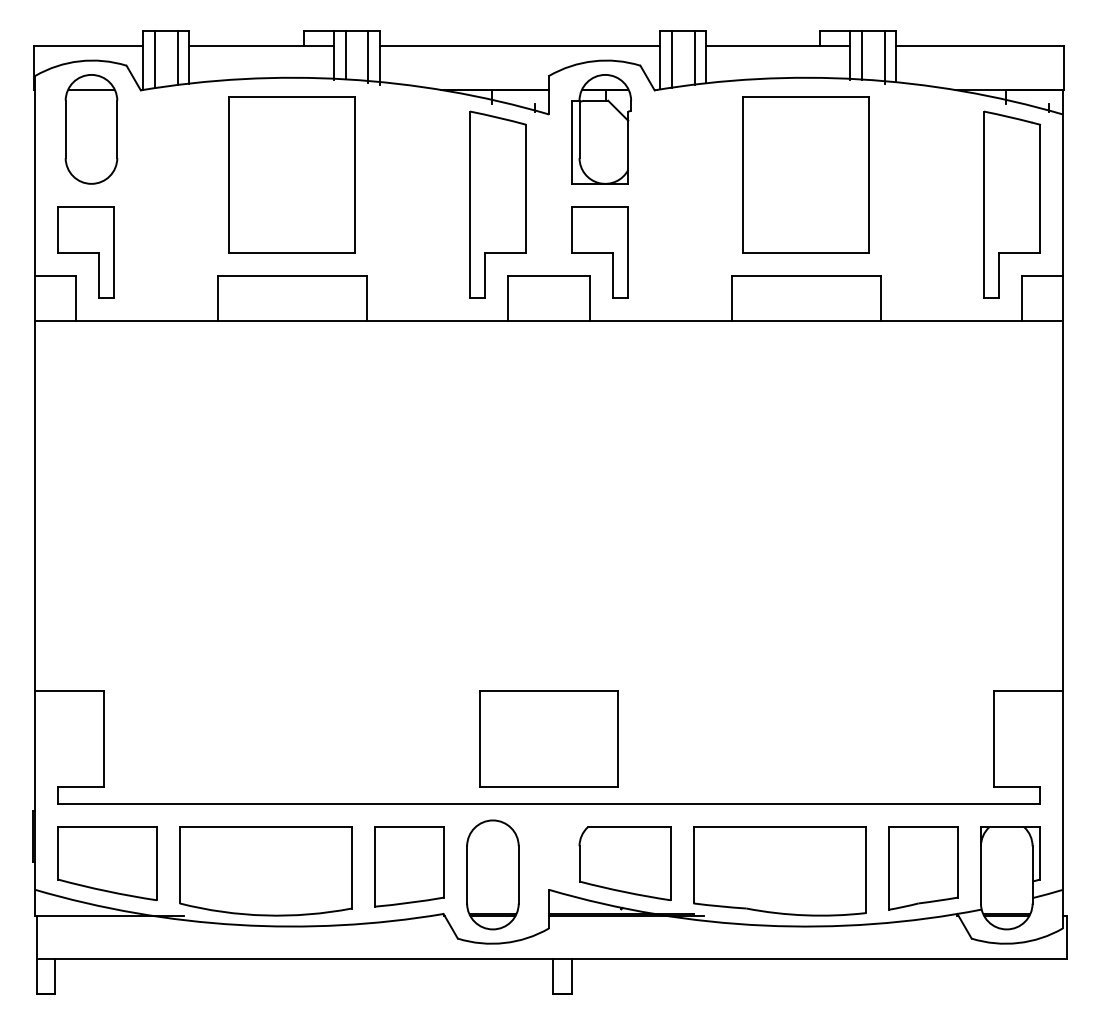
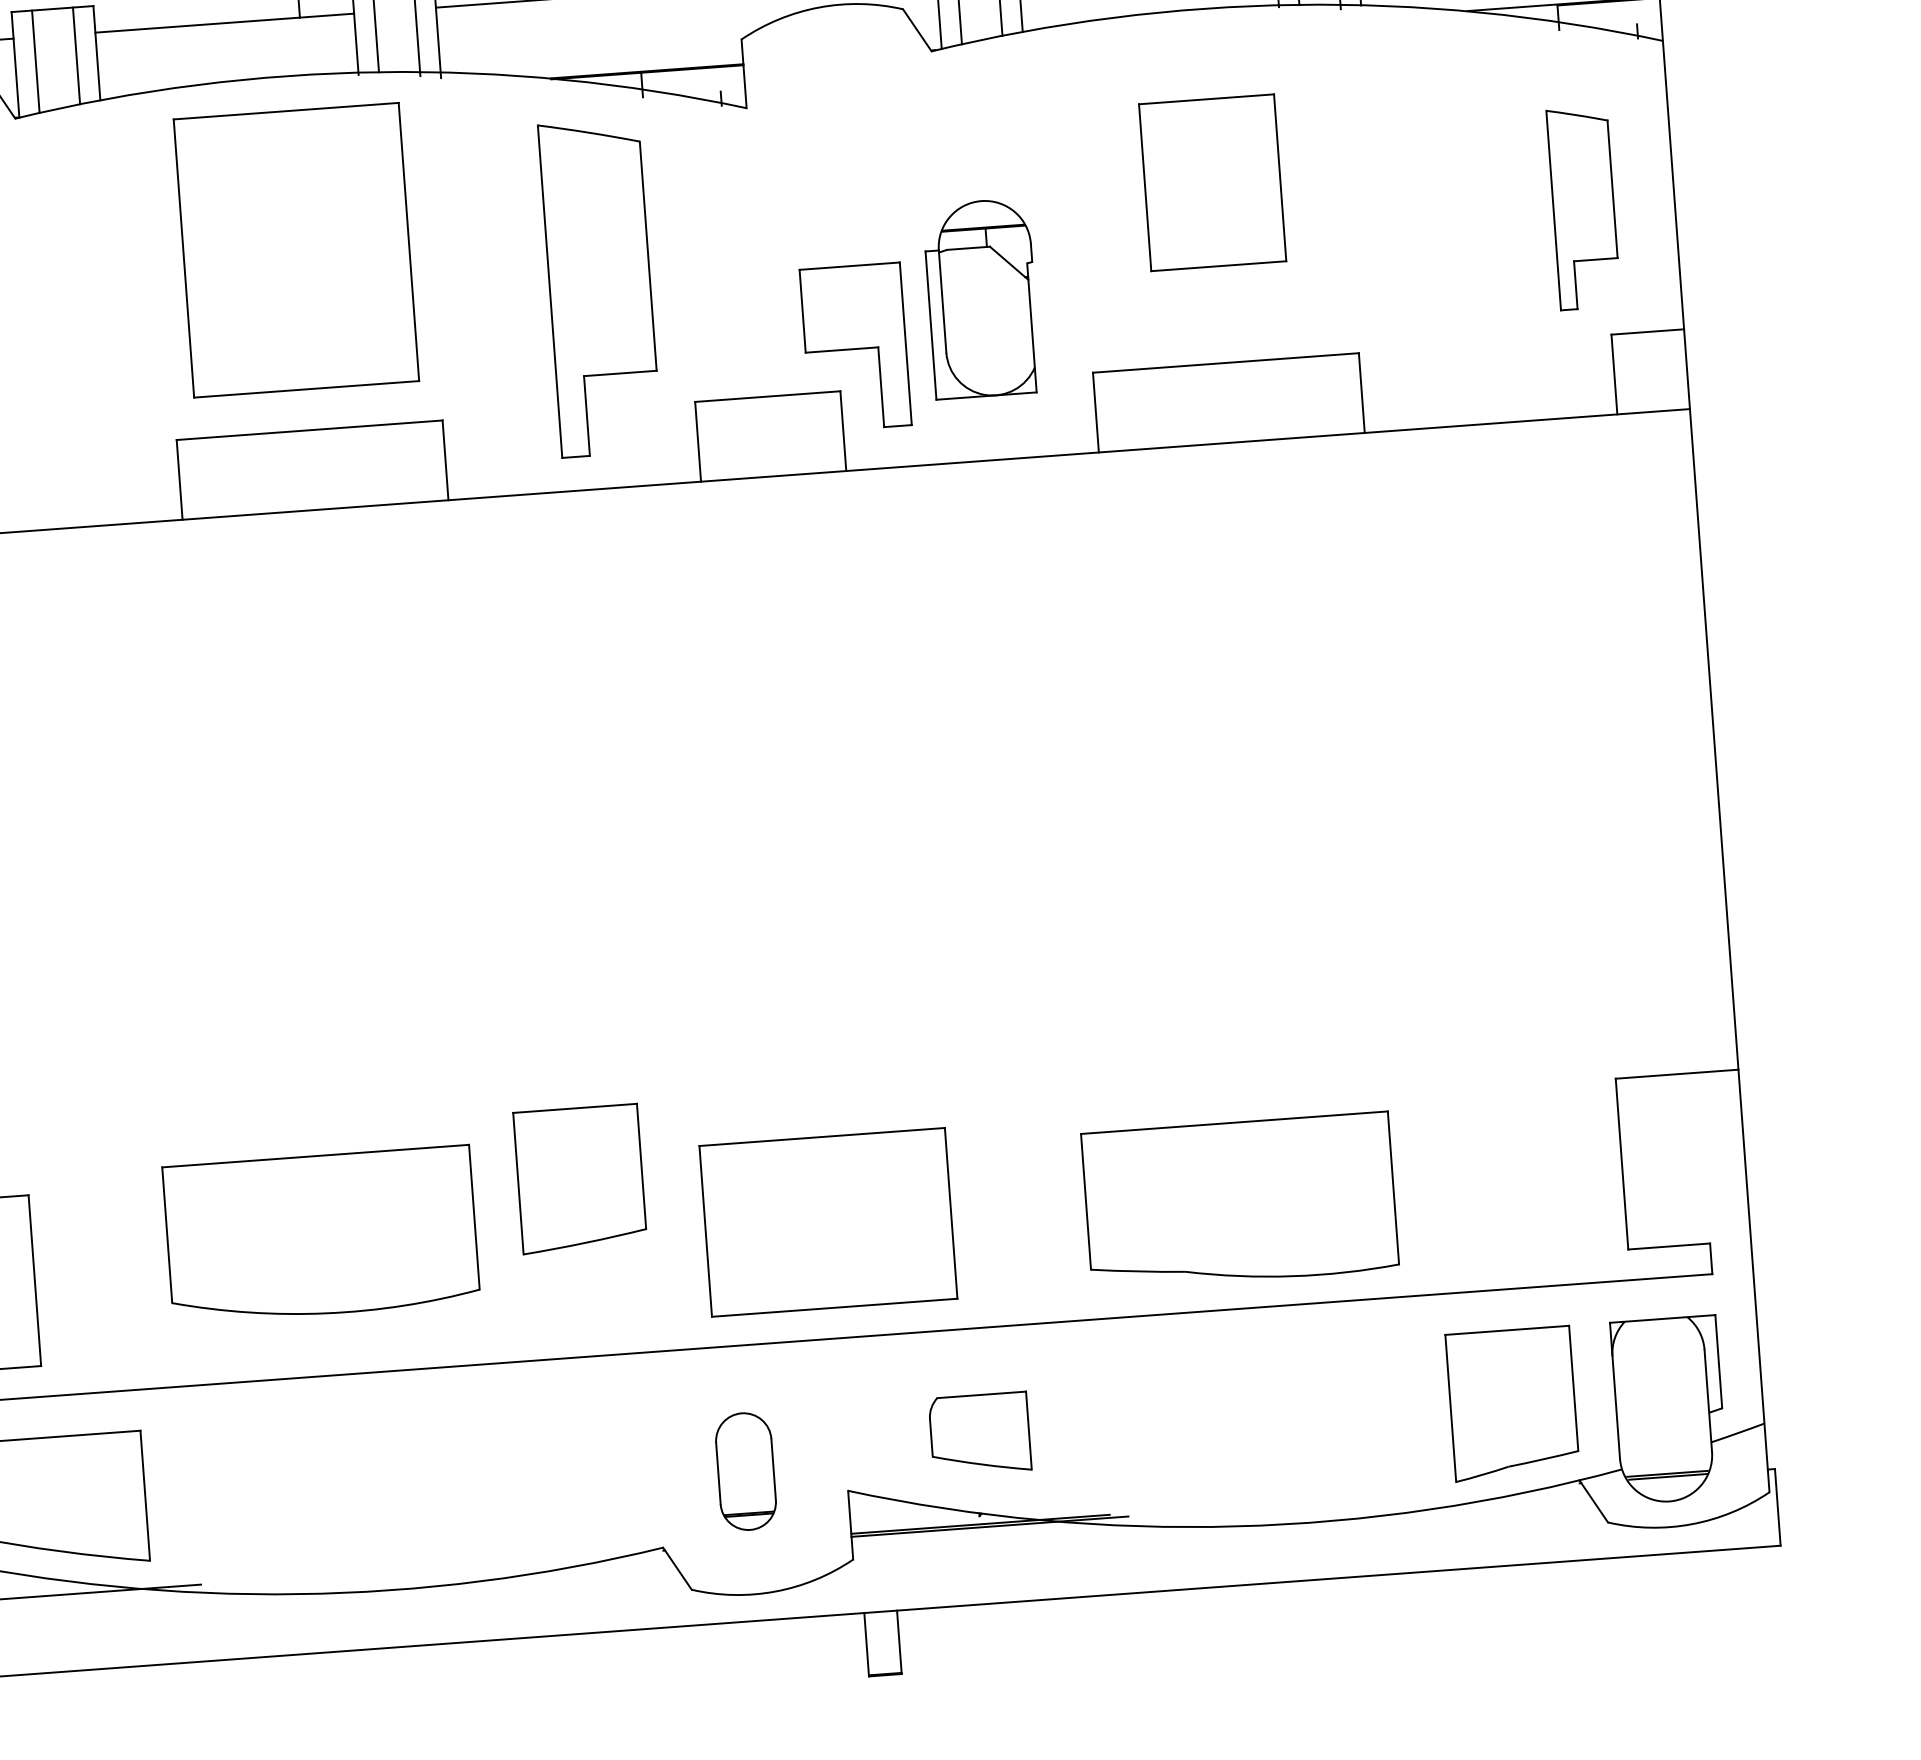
part: (601, 129) -> (981, 298), moved
part: (805, 174) -> (1211, 181), size x0.6
part: (497, 204) -> (599, 287), moved
part: (1011, 204) -> (1582, 208), size x0.6
part: (624, 863) -> (979, 1433), size x0.6
part: (409, 866) -> (580, 1178), moved
part: (265, 871) -> (320, 1234), moved
part: (779, 871) -> (1239, 1201), moved
part: (492, 874) -> (745, 1470), size x0.6

